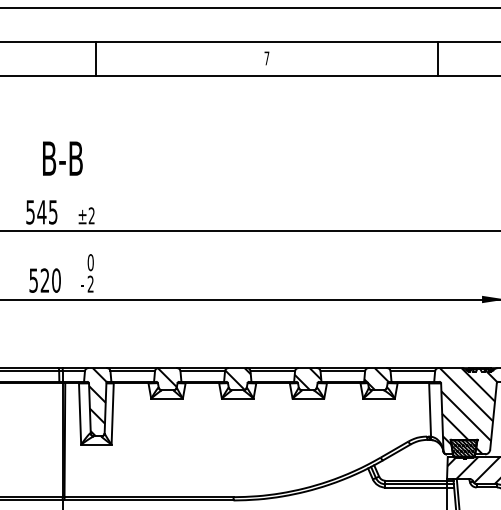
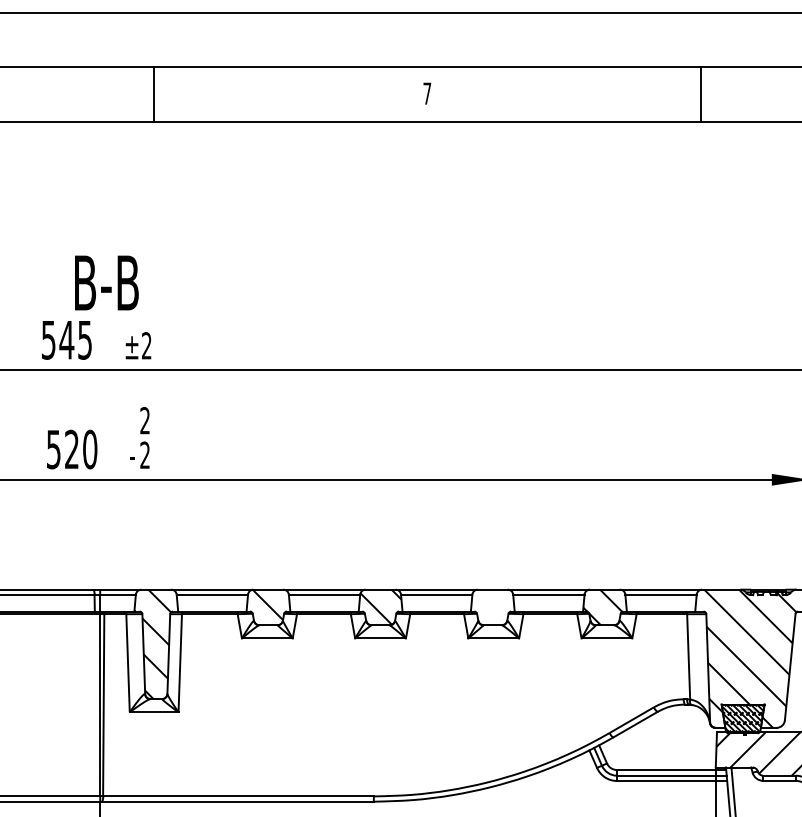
text: (62, 158) -> (106, 282), moved
text: (90, 262) -> (144, 420), 0 -> 2
hatch: (307, 379) -> (492, 607), removed

